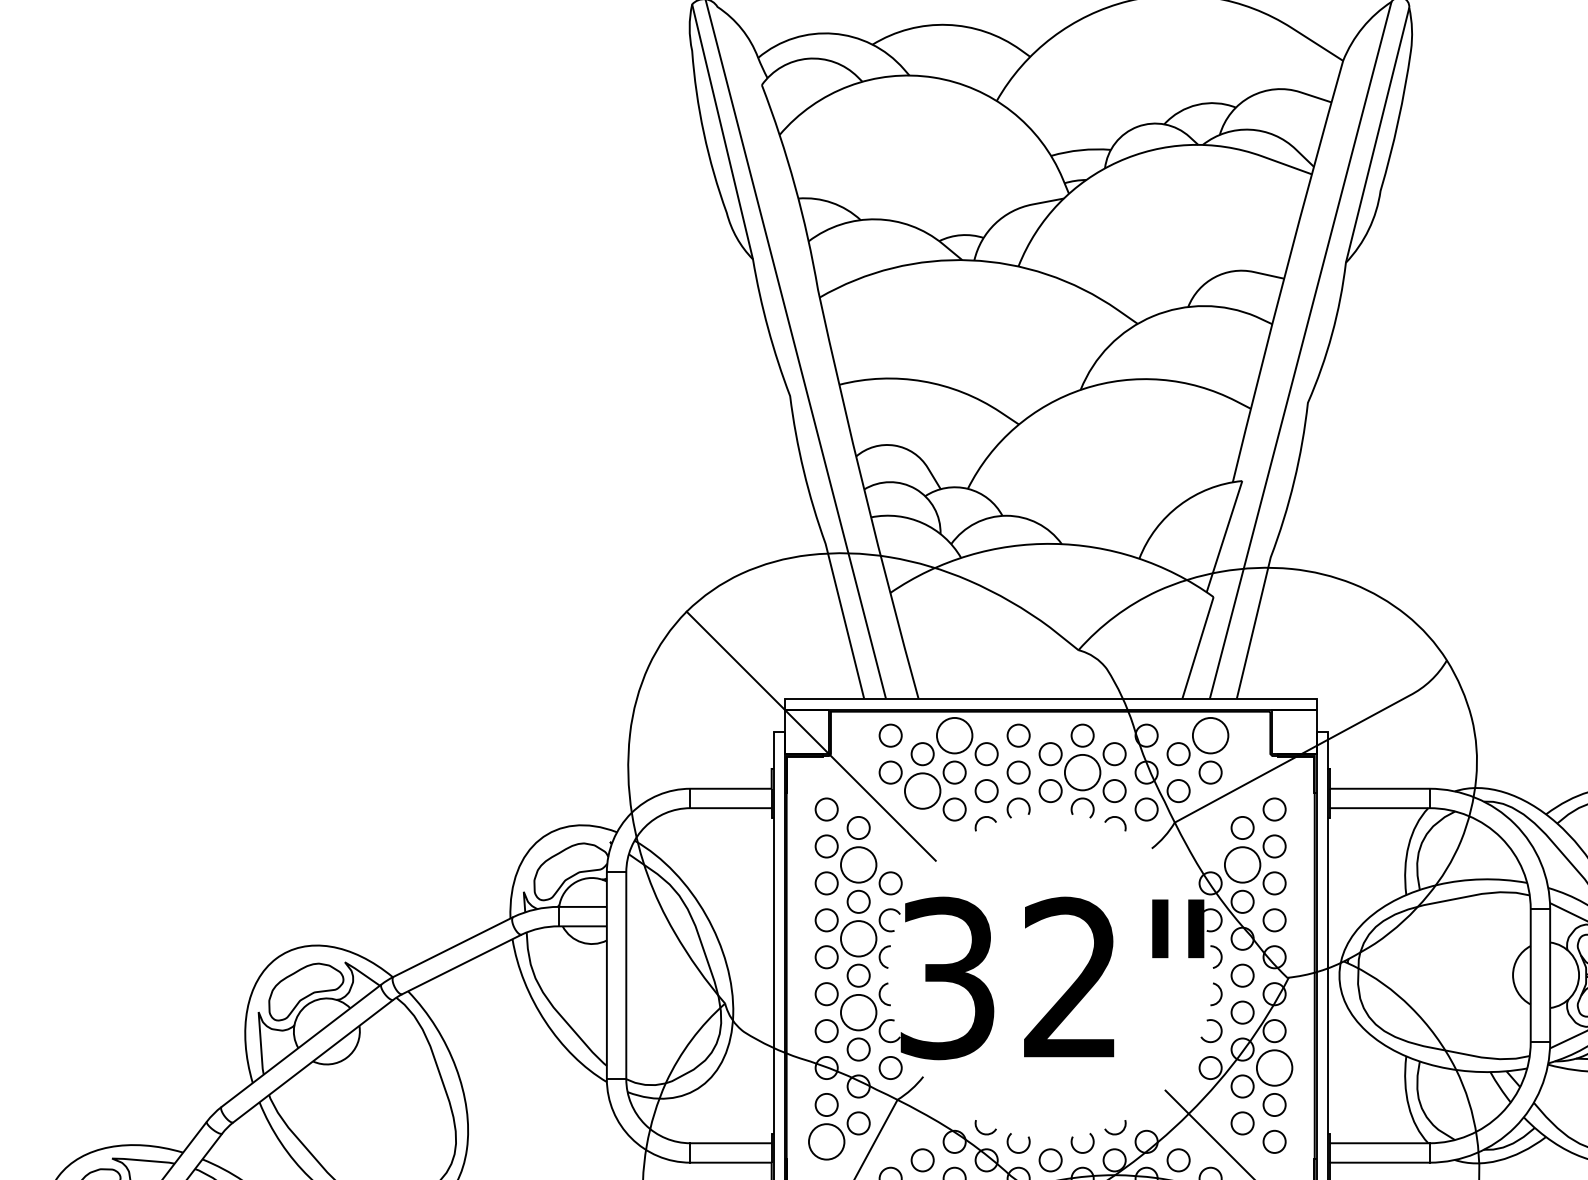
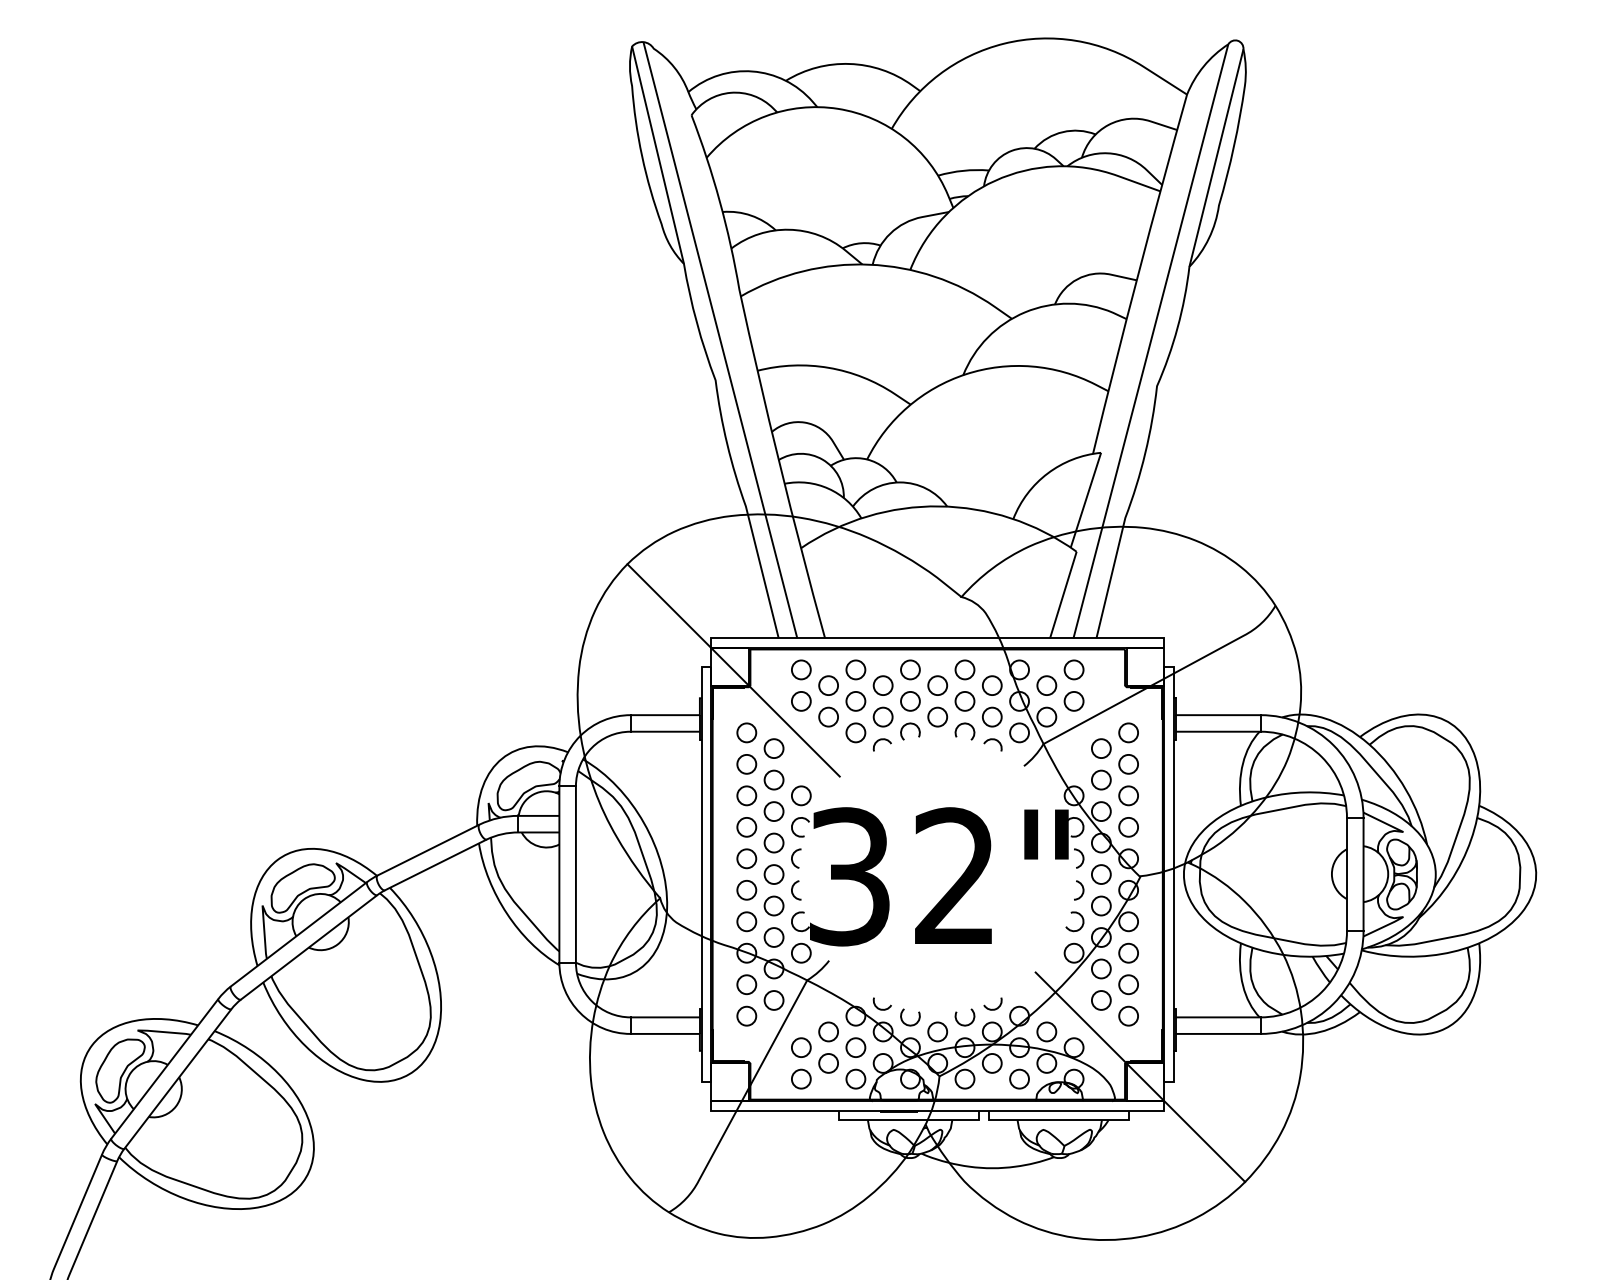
circle: (954, 735) -> (855, 669), size x0.62
circle: (1209, 735) -> (1073, 669), size x0.62
circle: (1082, 771) -> (964, 700), size x0.62
circle: (922, 790) -> (828, 716), size x0.62
circle: (858, 864) -> (773, 779), size x0.62
circle: (1241, 864) -> (1100, 779), size x0.62
circle: (858, 938) -> (773, 842), size x0.62
circle: (858, 1012) -> (773, 905), size x0.62
circle: (1274, 1067) -> (1128, 952), size x0.62
circle: (826, 1141) -> (746, 1015), size x0.62

